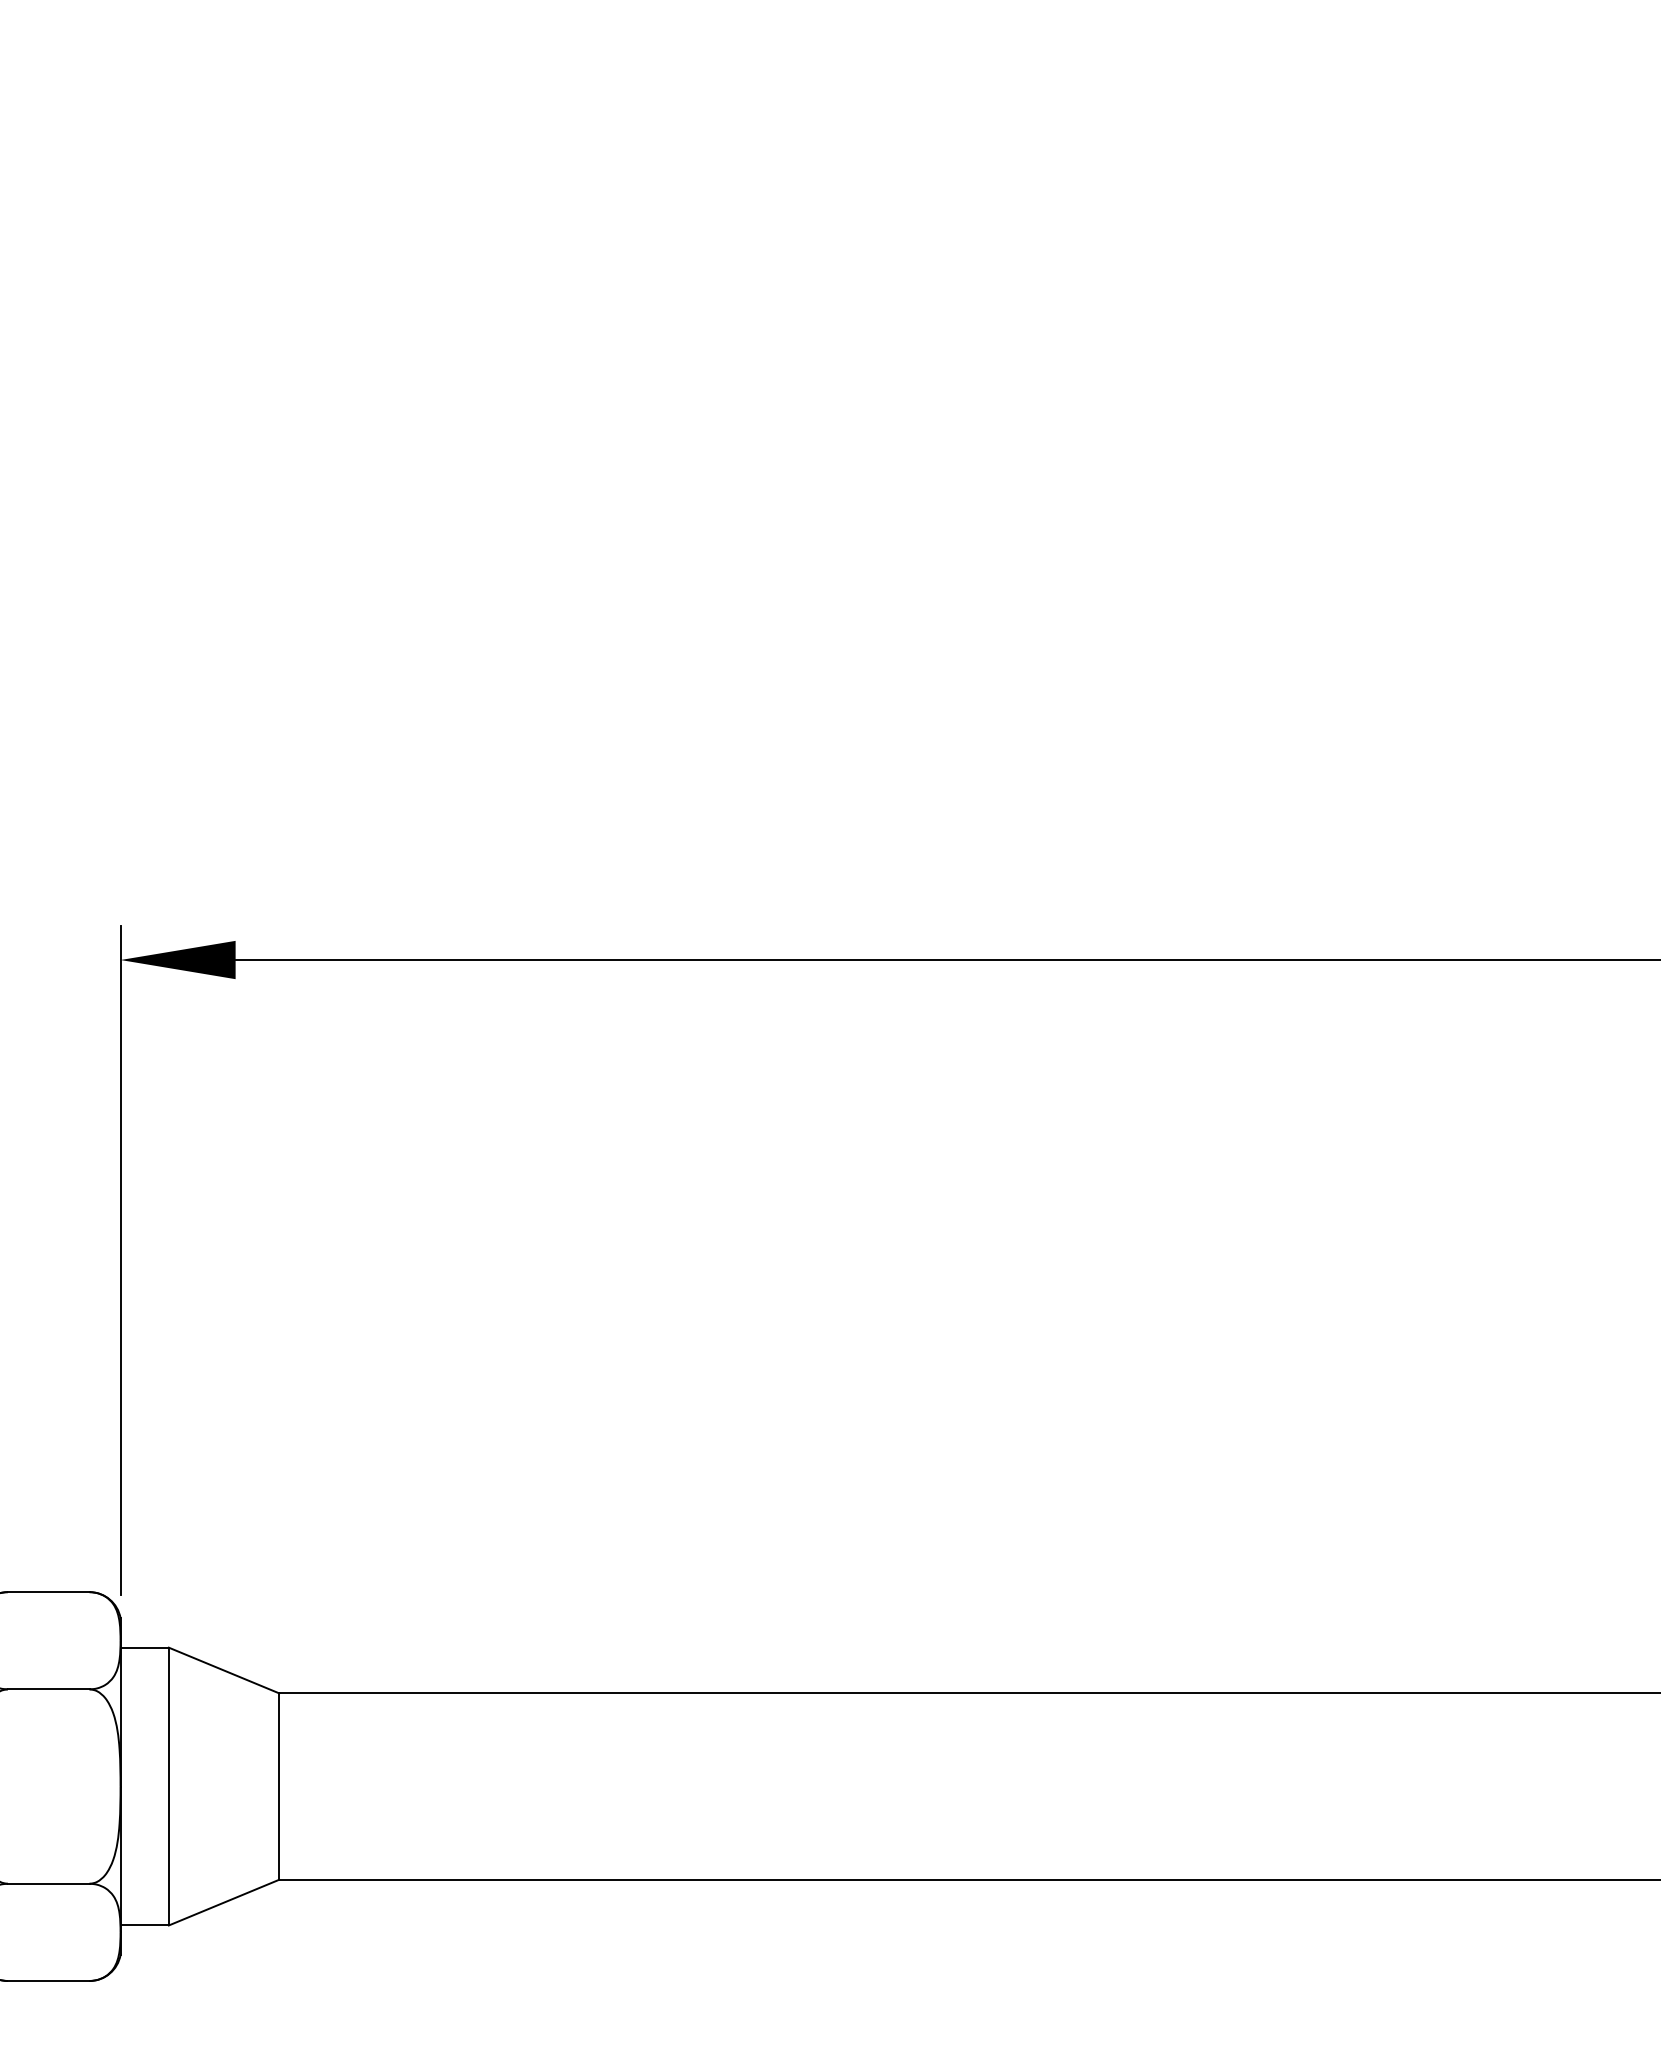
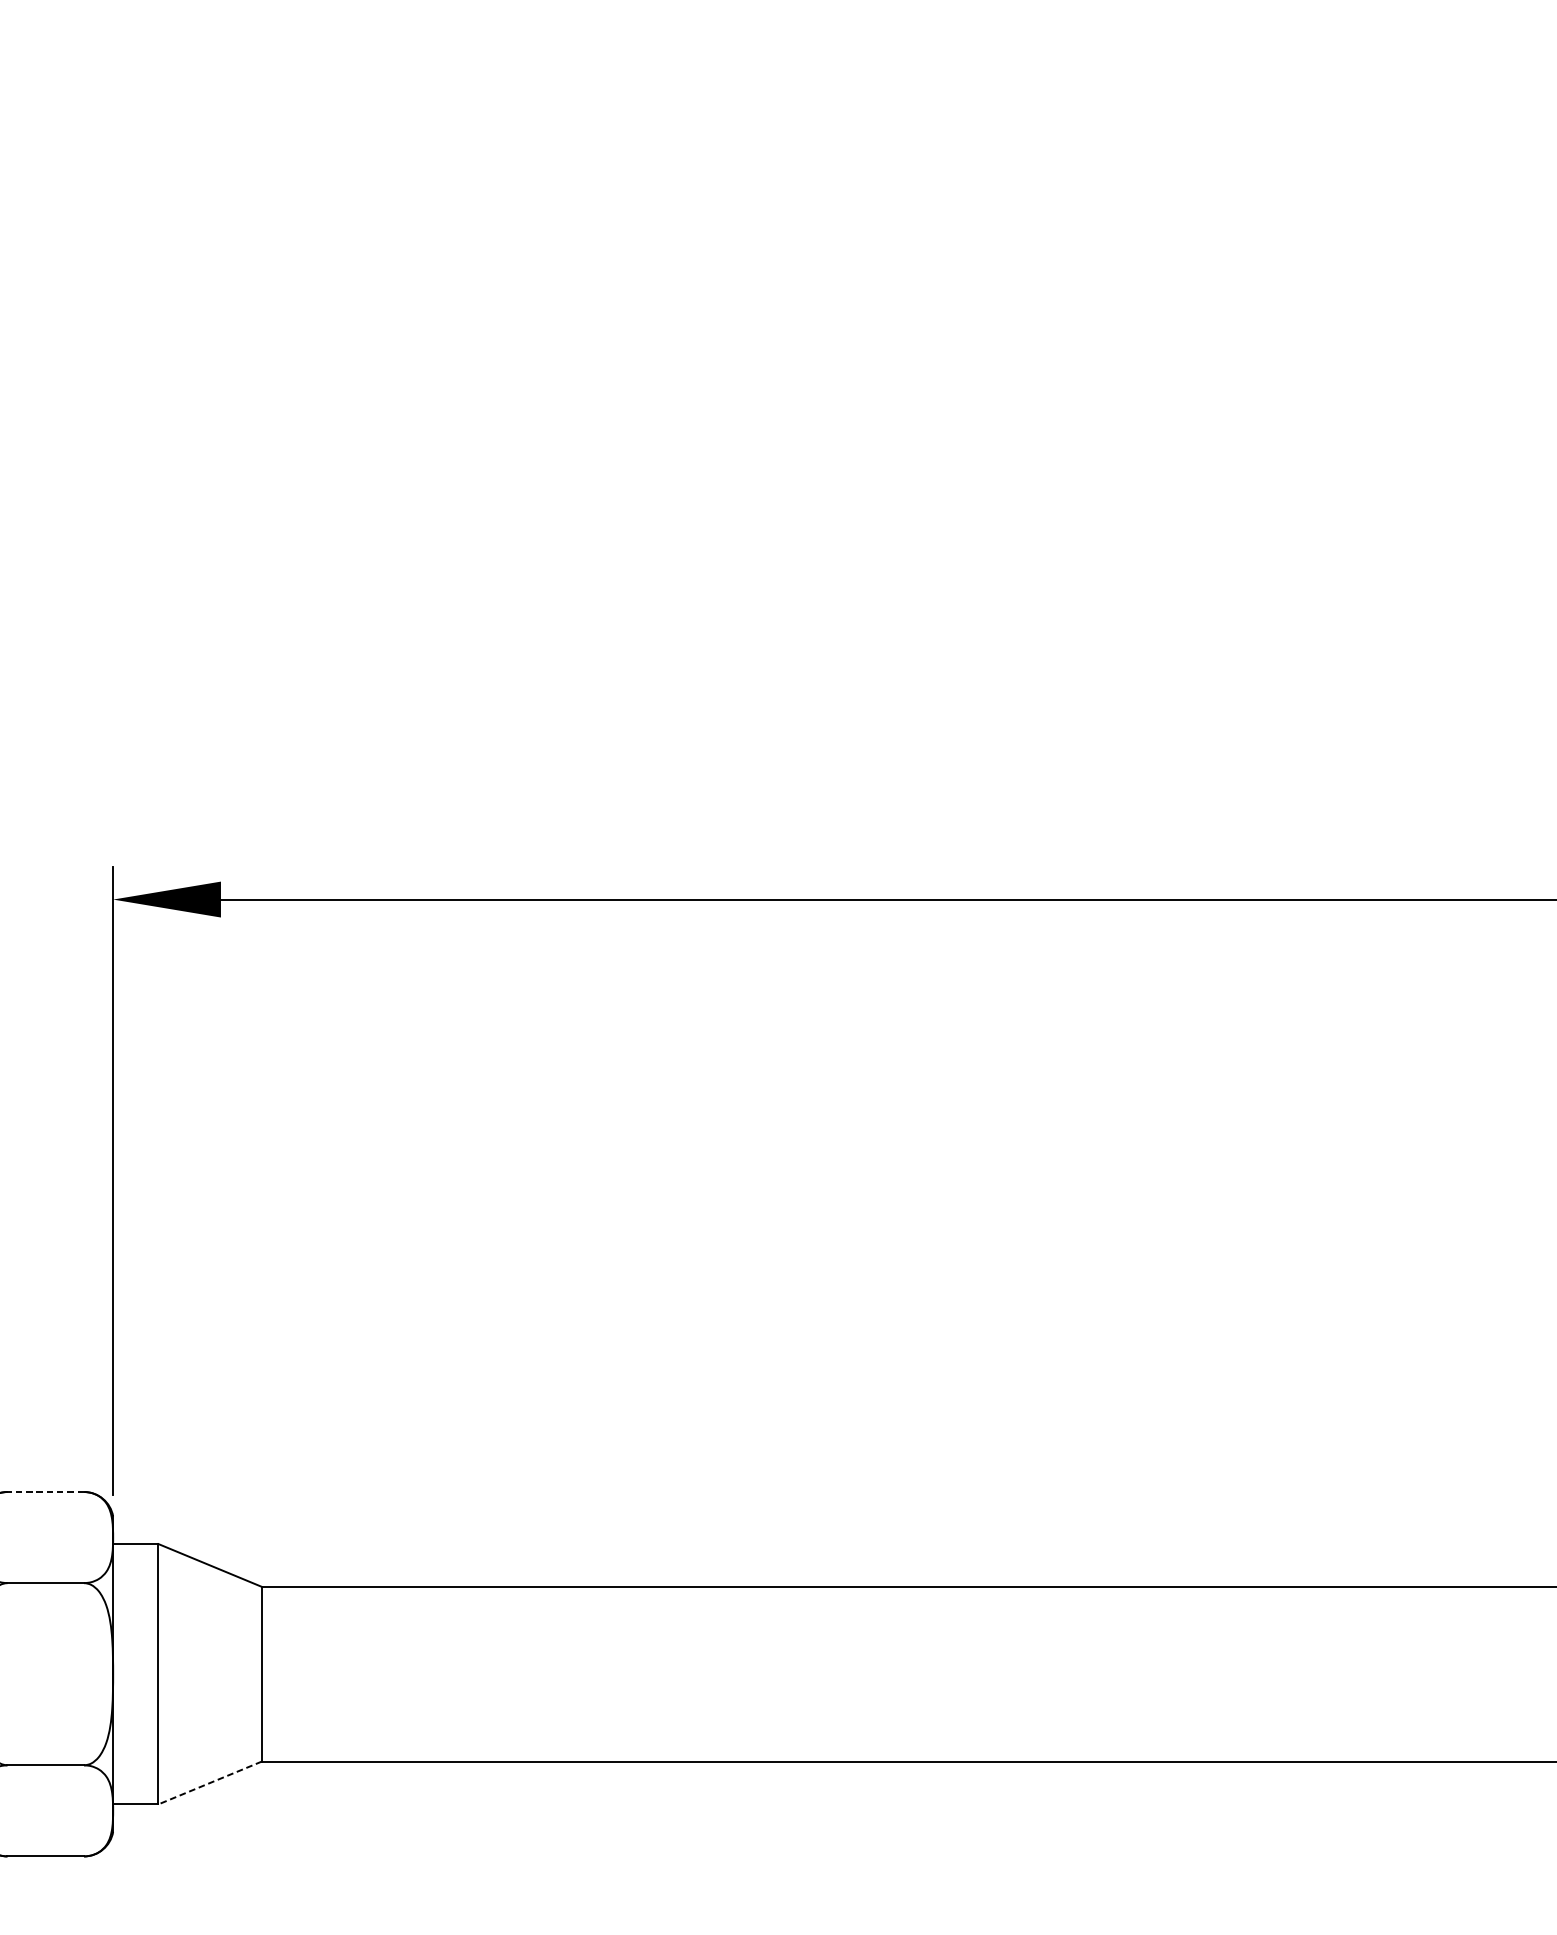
line: (48, 1592) -> (45, 1492), solid -> dashed
line: (224, 1902) -> (210, 1782), solid -> dashed

